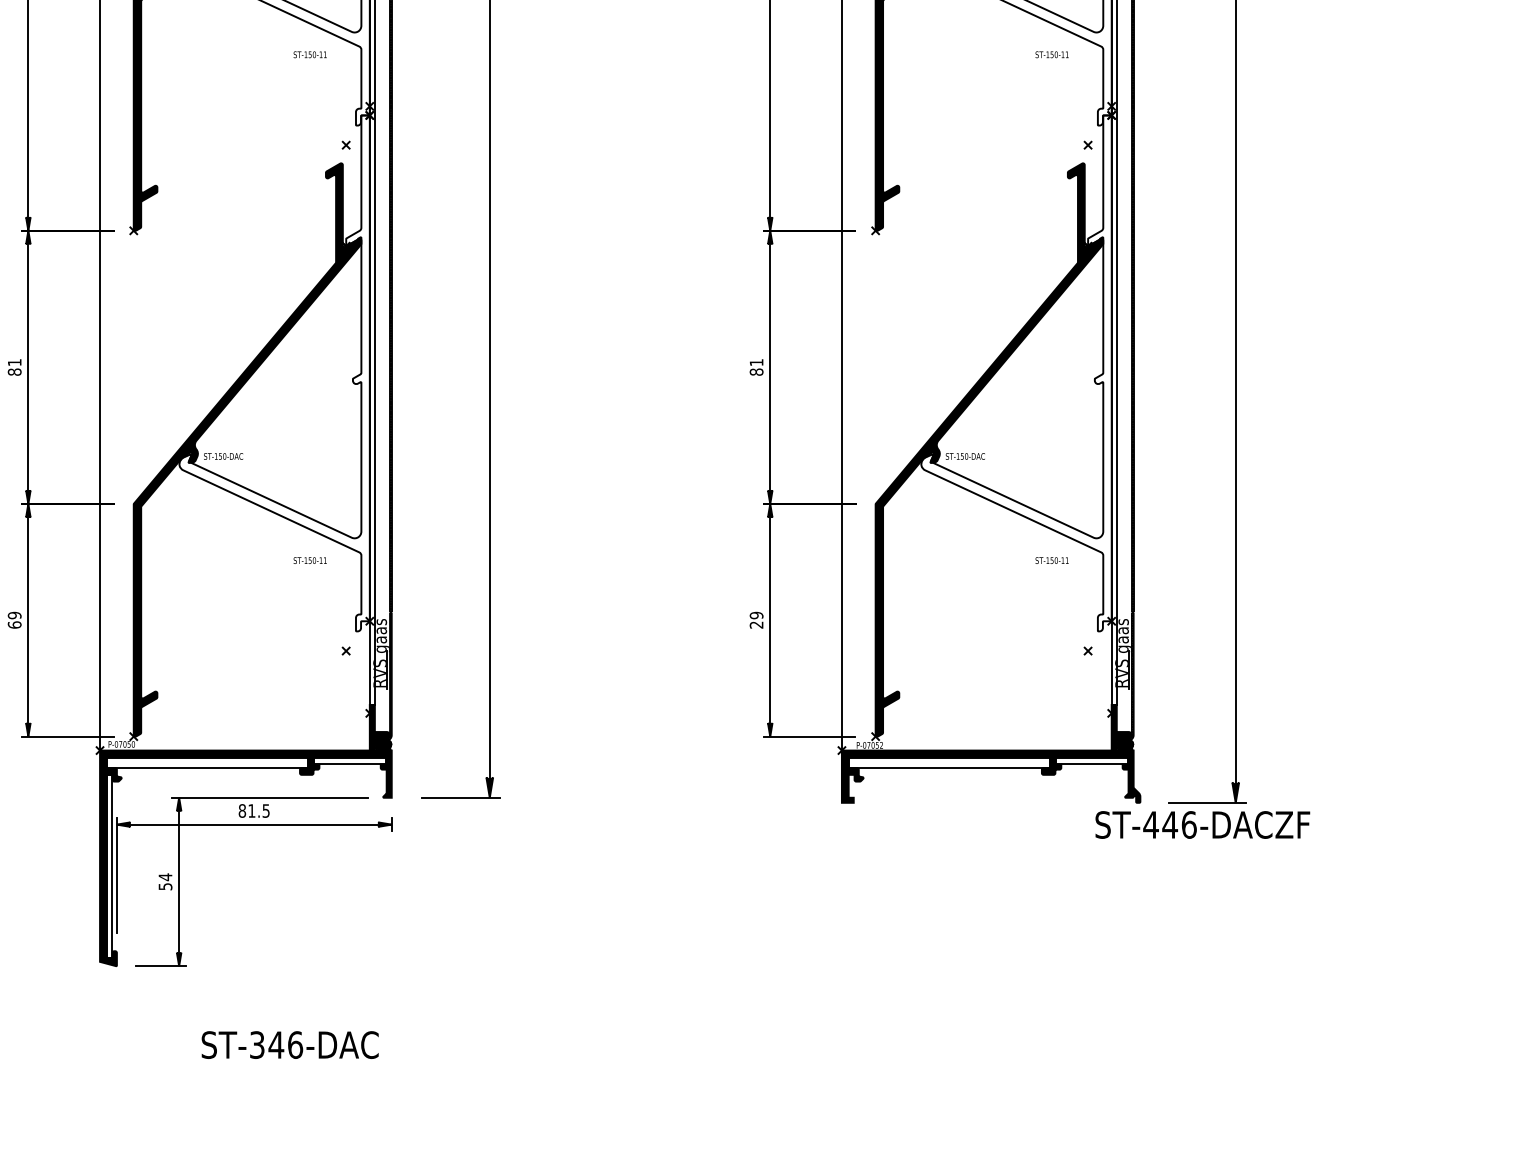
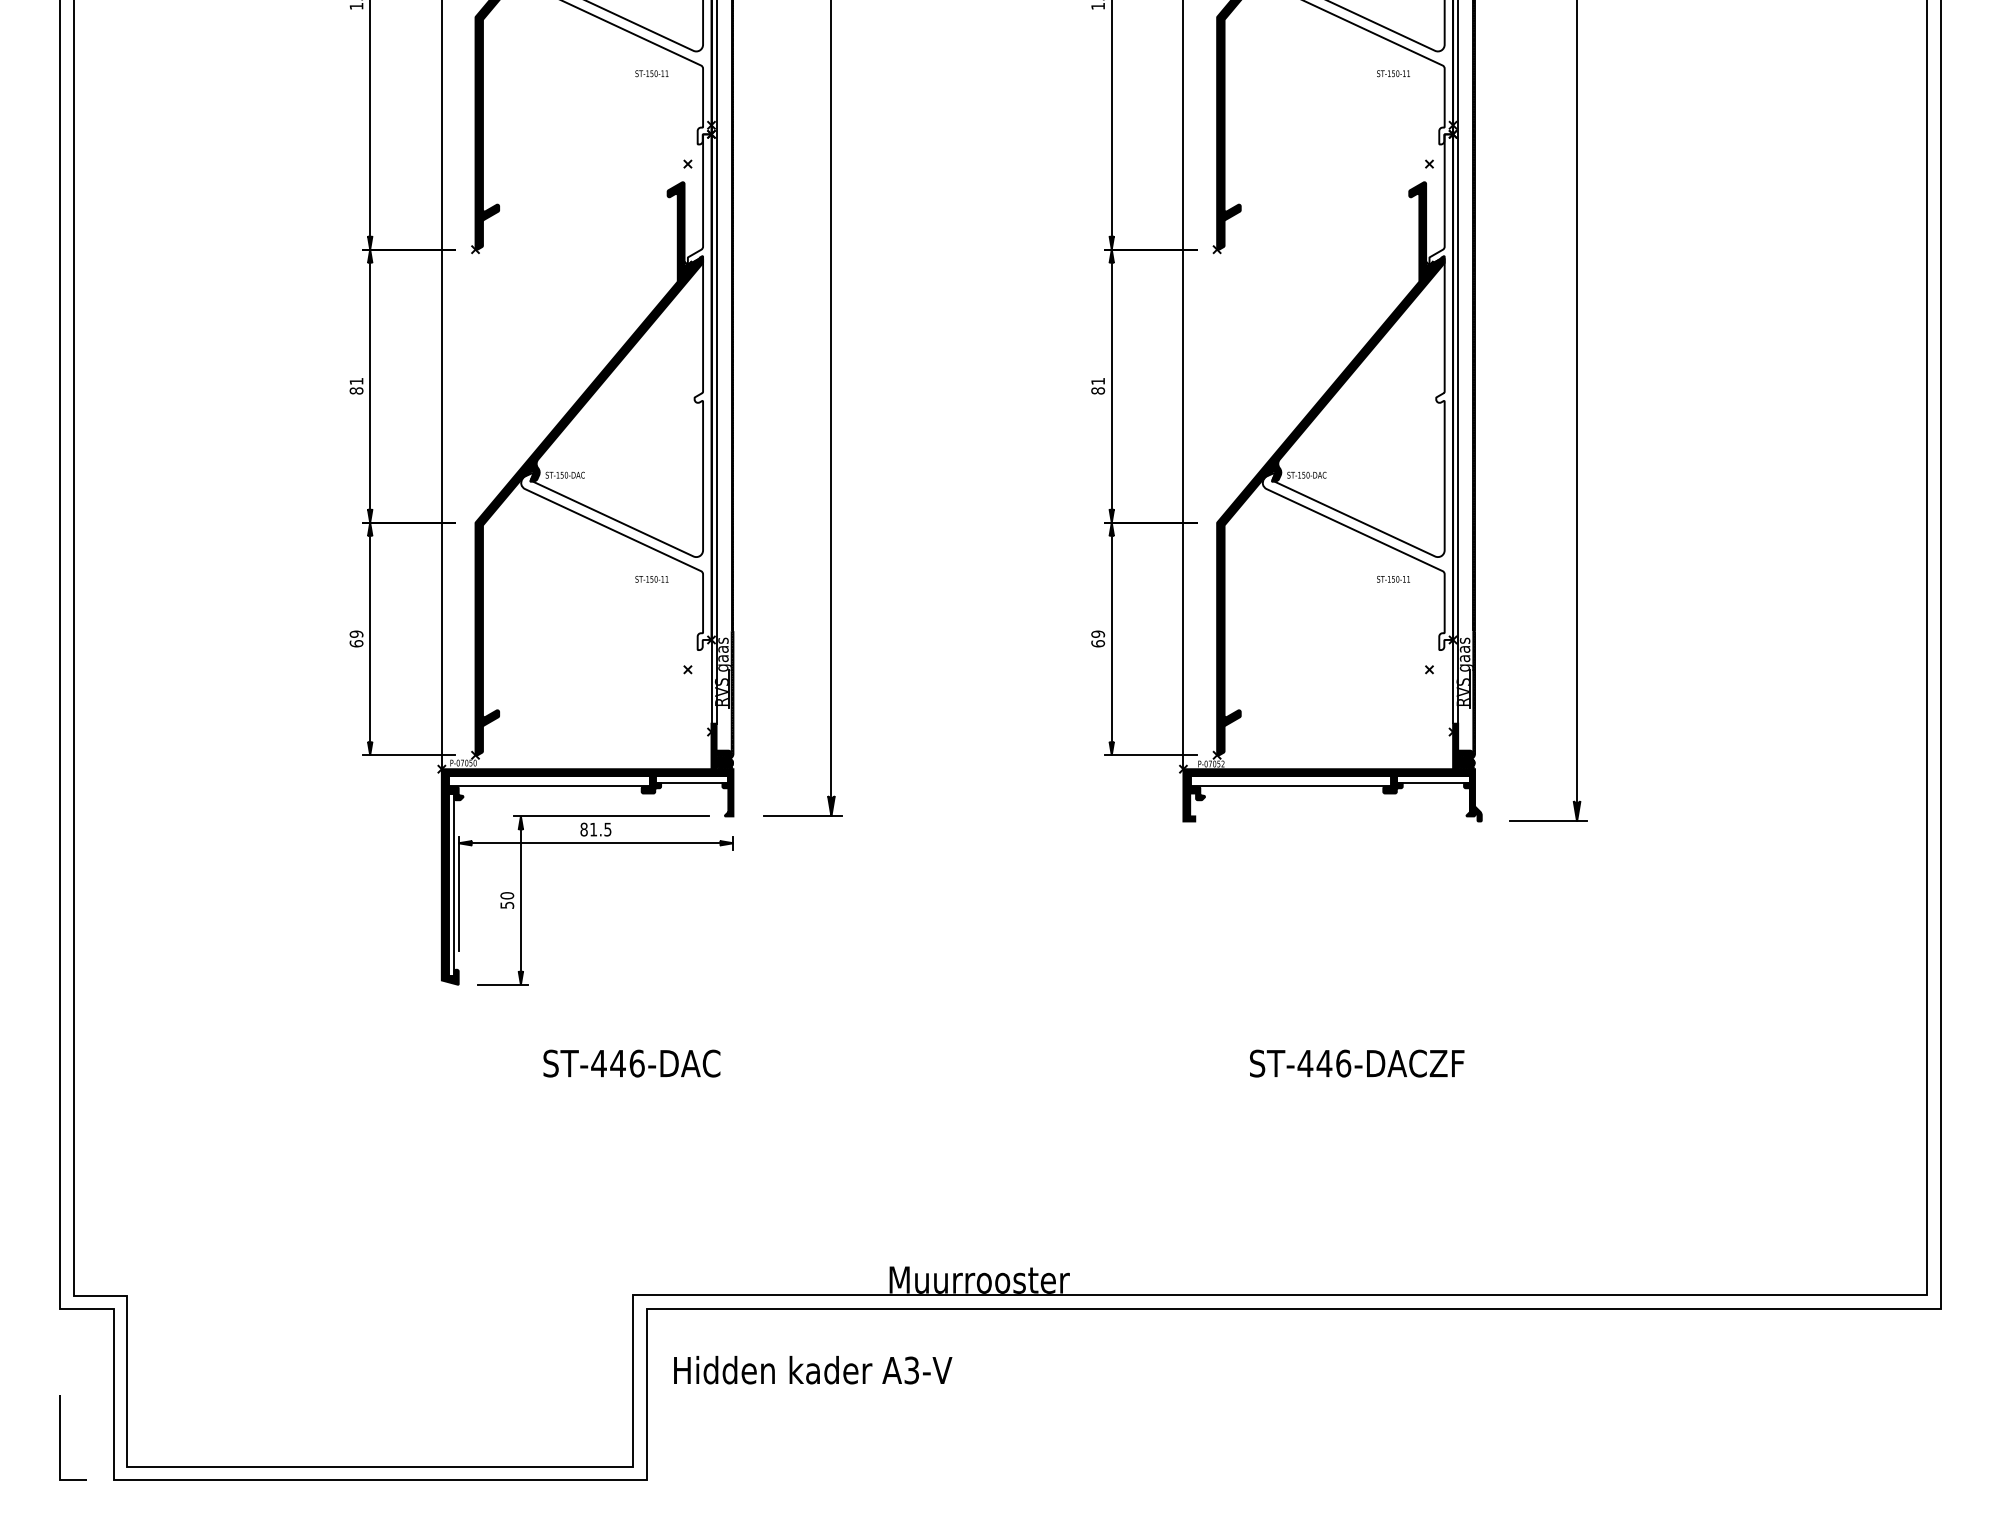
text: (756, 624) -> (1098, 643), 29 -> 69
text: (1203, 824) -> (1357, 1063), moved
text: (165, 876) -> (507, 895), 54 -> 50
text: (256, 1044) -> (598, 1063), ST-346-DAC -> ST-446-DAC

